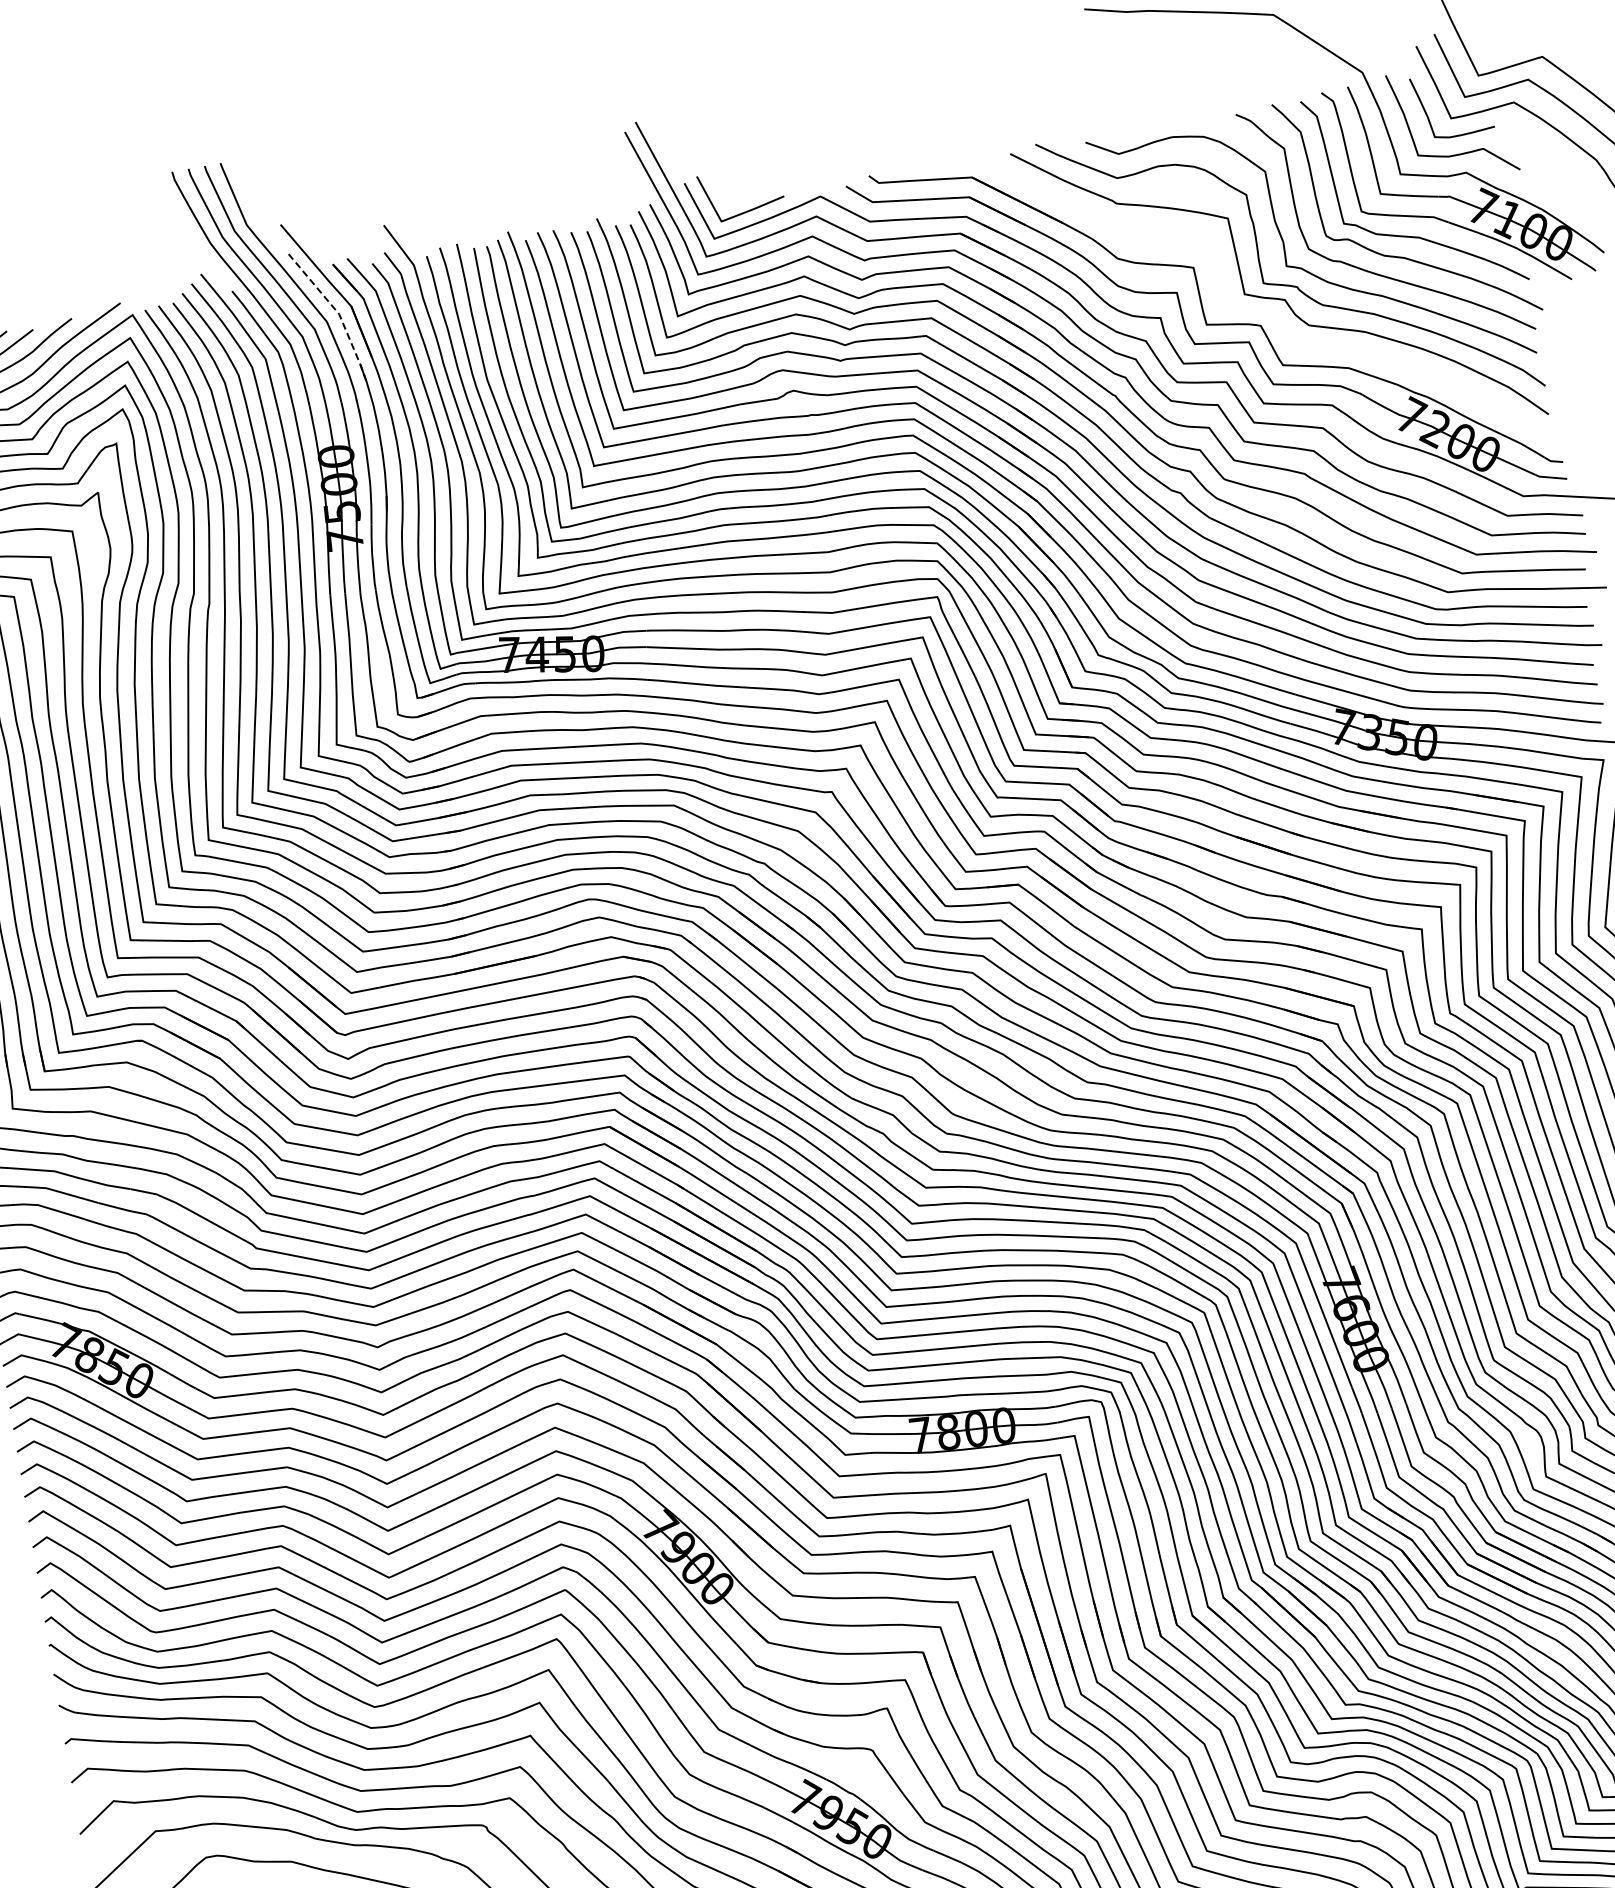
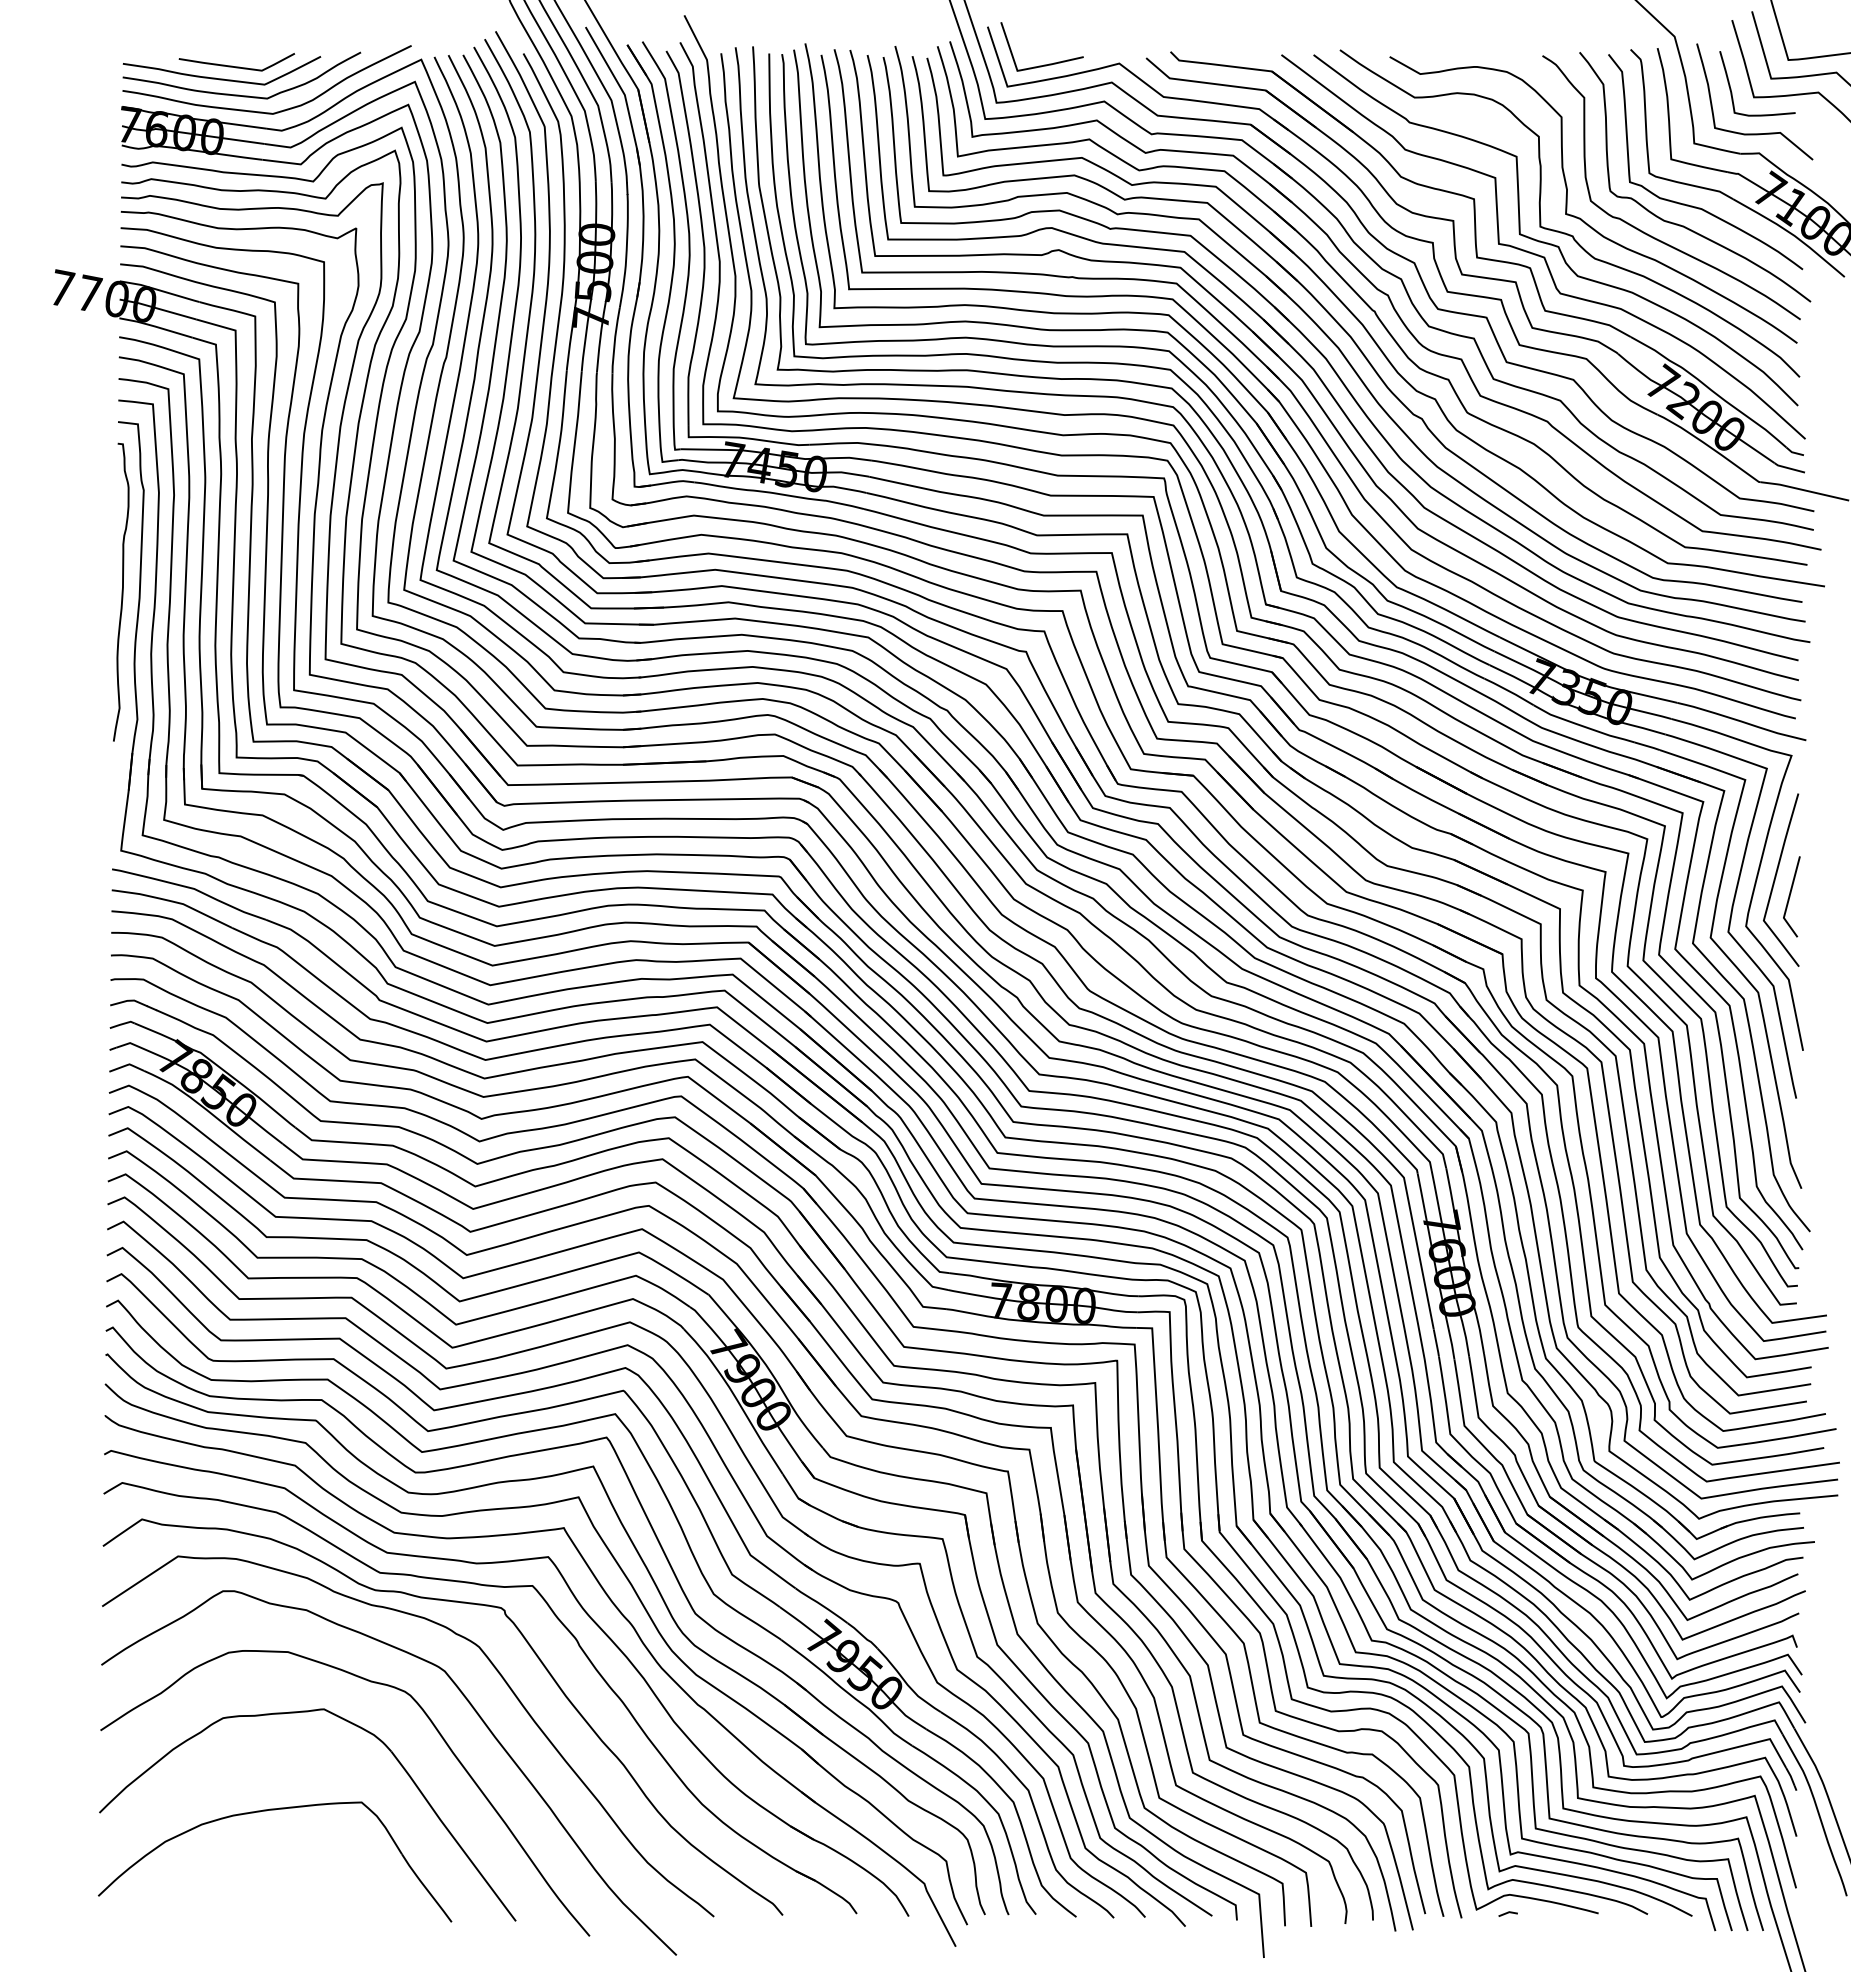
curve: (1267, 310) -> (1539, 254), added
line: (338, 313) -> (624, 94), dashed -> solid

